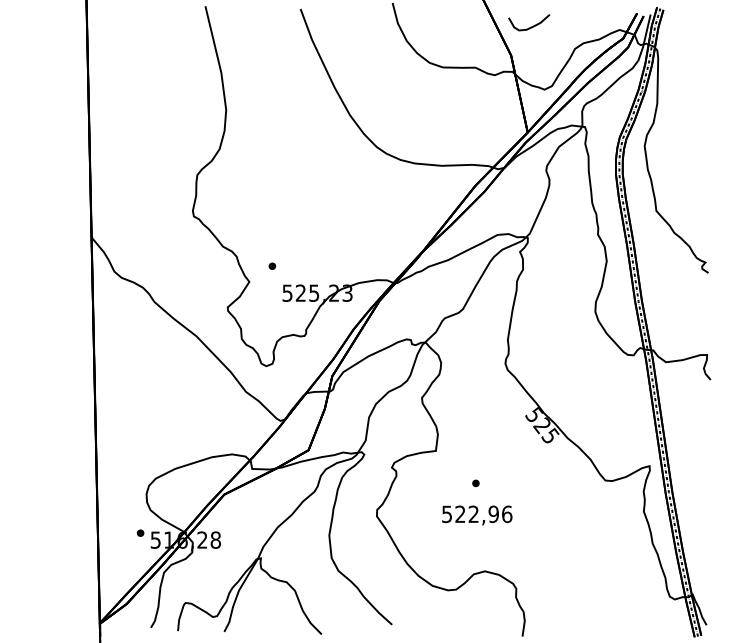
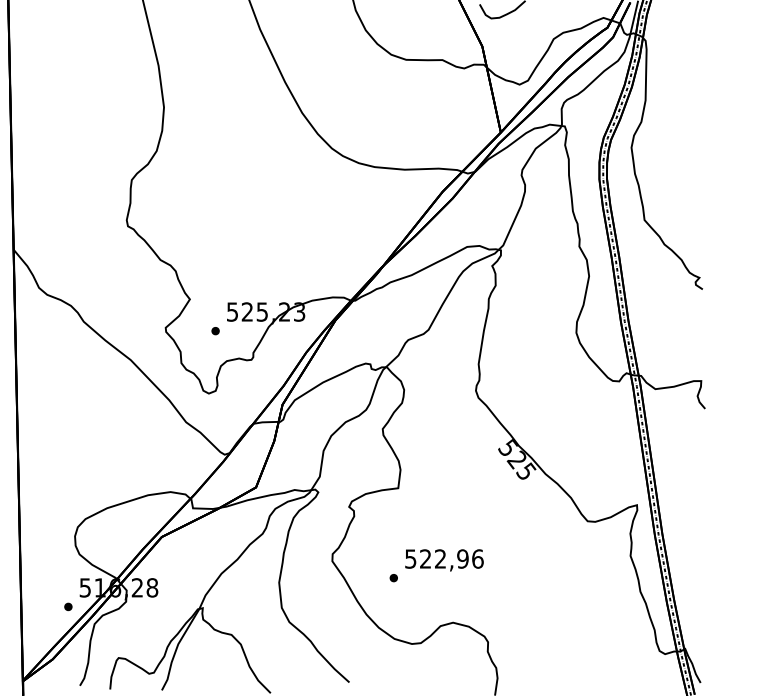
part: (272, 265) -> (215, 330), moved
part: (475, 483) -> (393, 578), moved
part: (140, 532) -> (68, 606), moved

